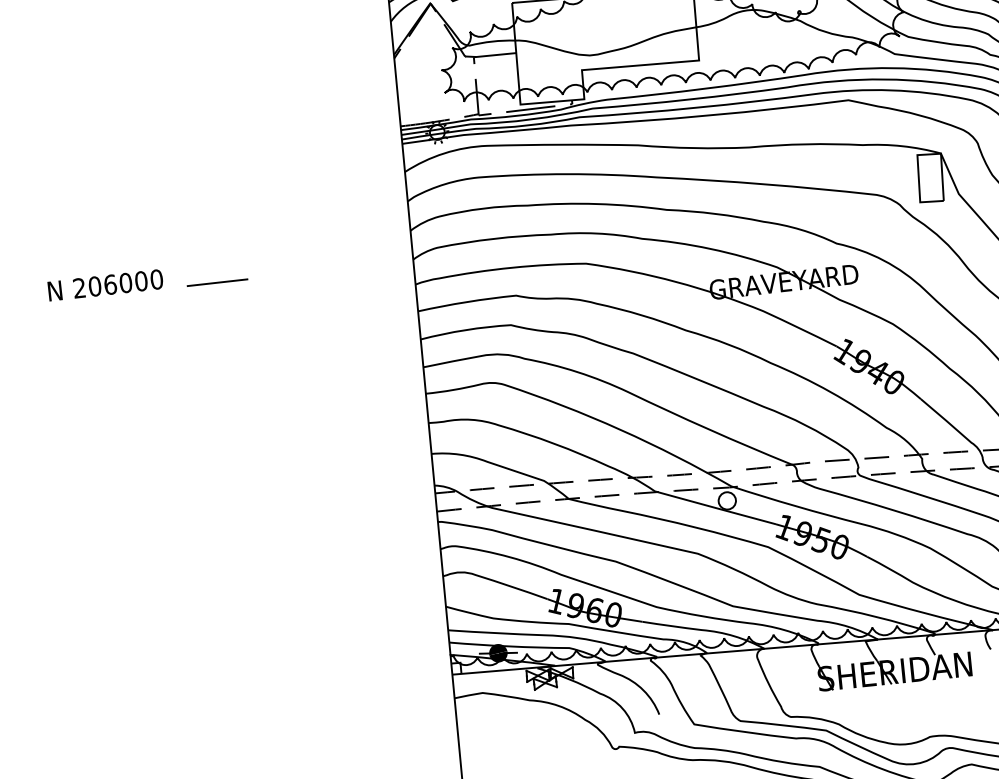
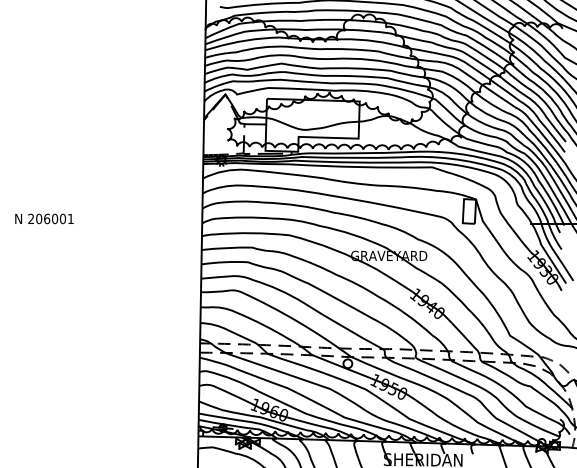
text: (155, 278) -> (70, 218), 206000 -> 206001
line: (217, 281) -> (101, 223), removed

